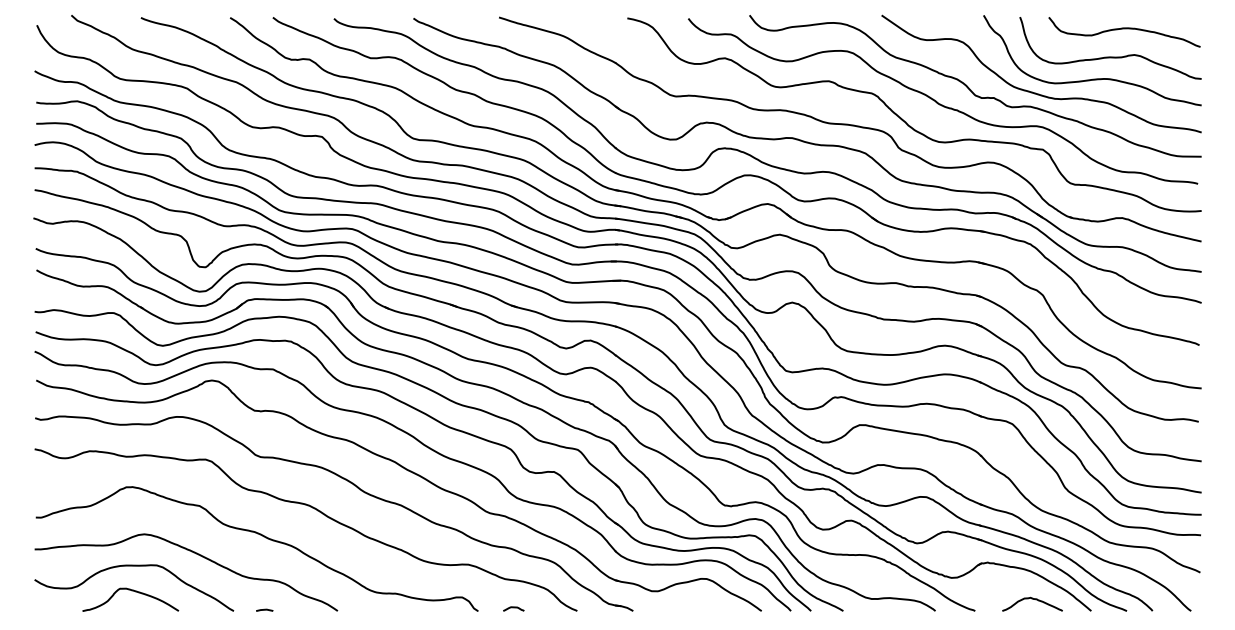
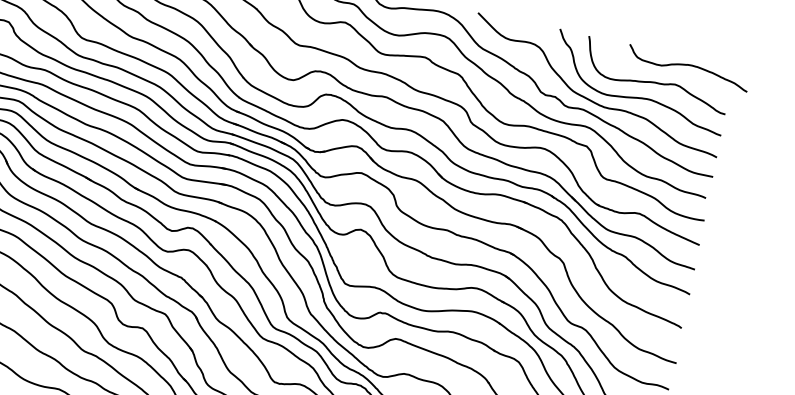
curve: (1124, 29) -> (688, 65), moved

